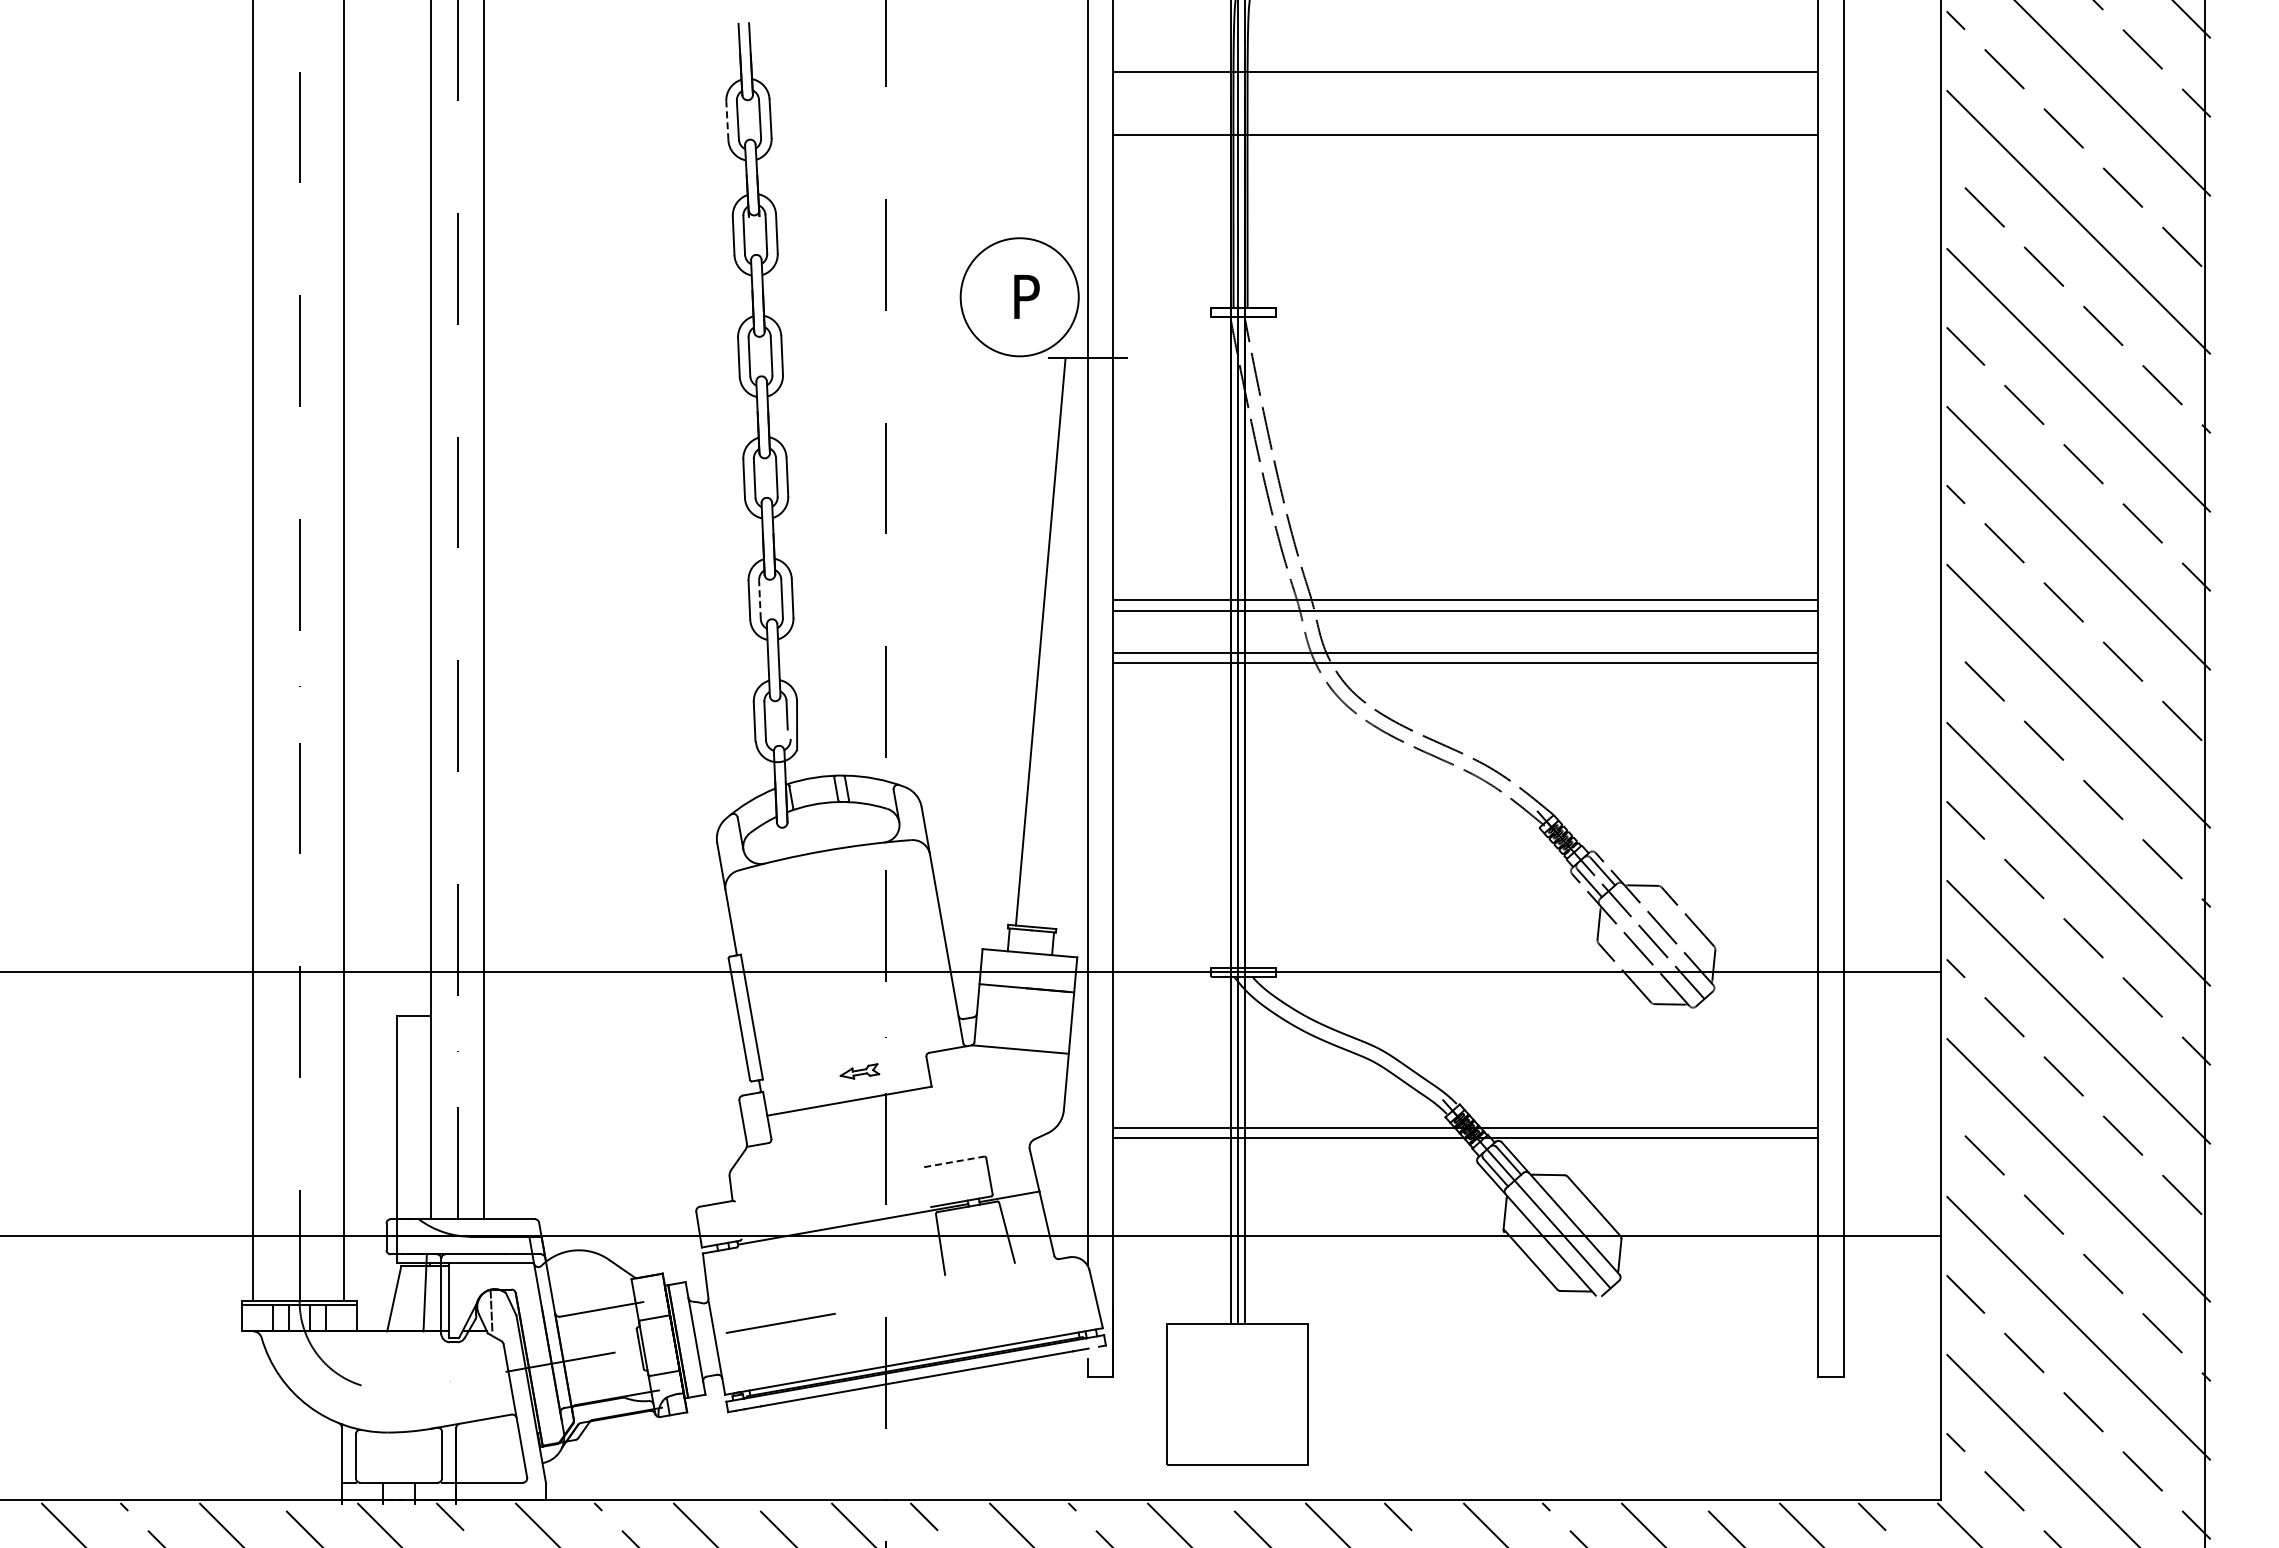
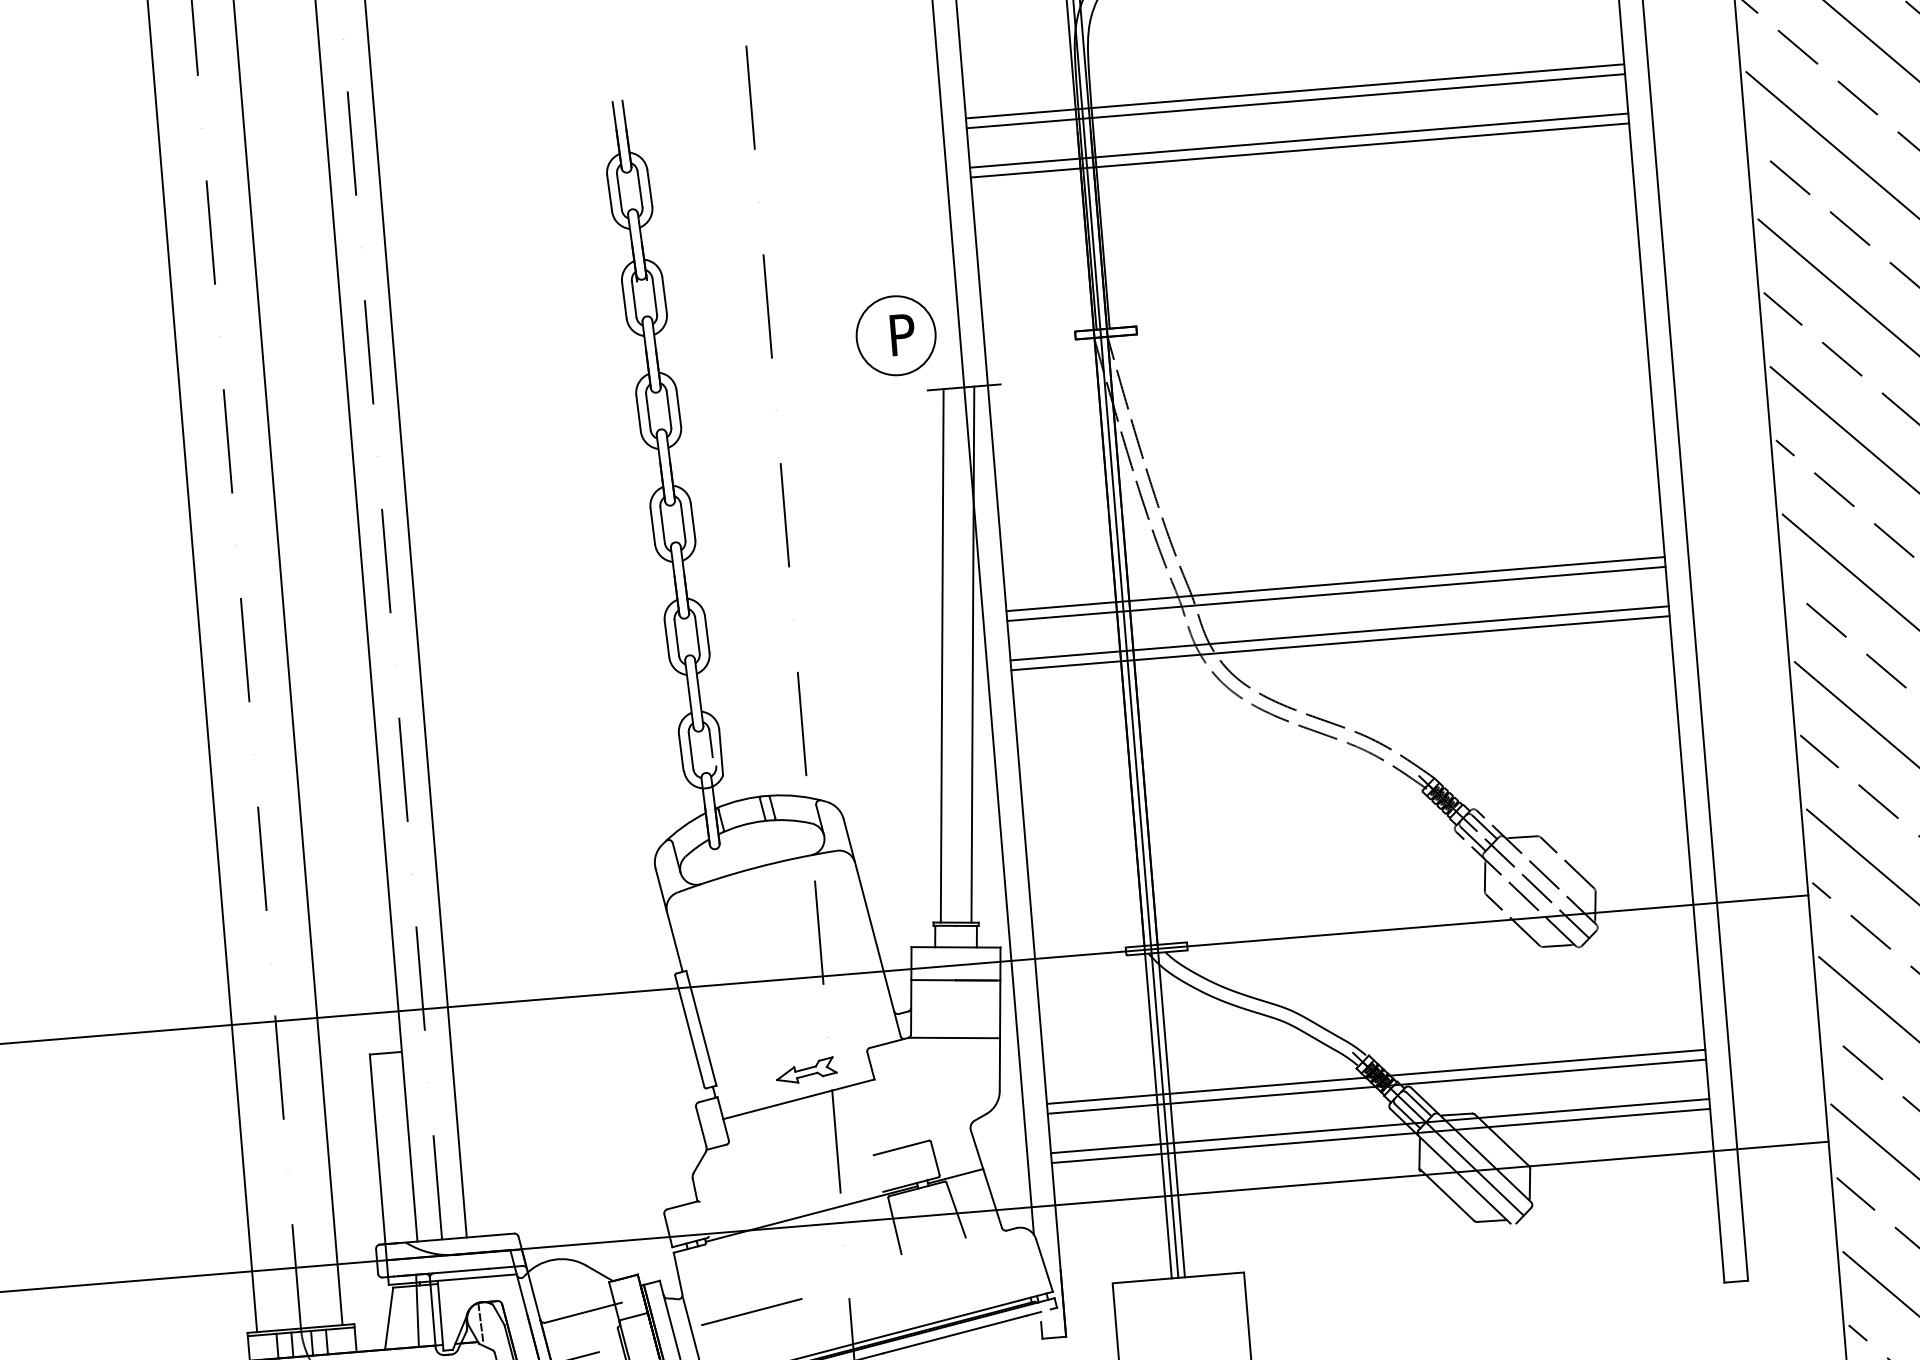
line: (1465, 82) -> (1295, 101), added
line: (727, 120) -> (609, 193), dashed -> solid
line: (1465, 124) -> (1299, 140), added
circle: (1019, 297) -> (895, 335), size x0.71
line: (759, 599) -> (676, 637), dashed -> solid
line: (1073, 643) -> (972, 654), added
part: (859, 1071) -> (805, 1070), size x1.67
line: (954, 1161) -> (901, 1147), dashed -> solid
line: (1465, 1180) -> (1380, 1126), added
line: (1465, 1191) -> (1380, 1136), added

